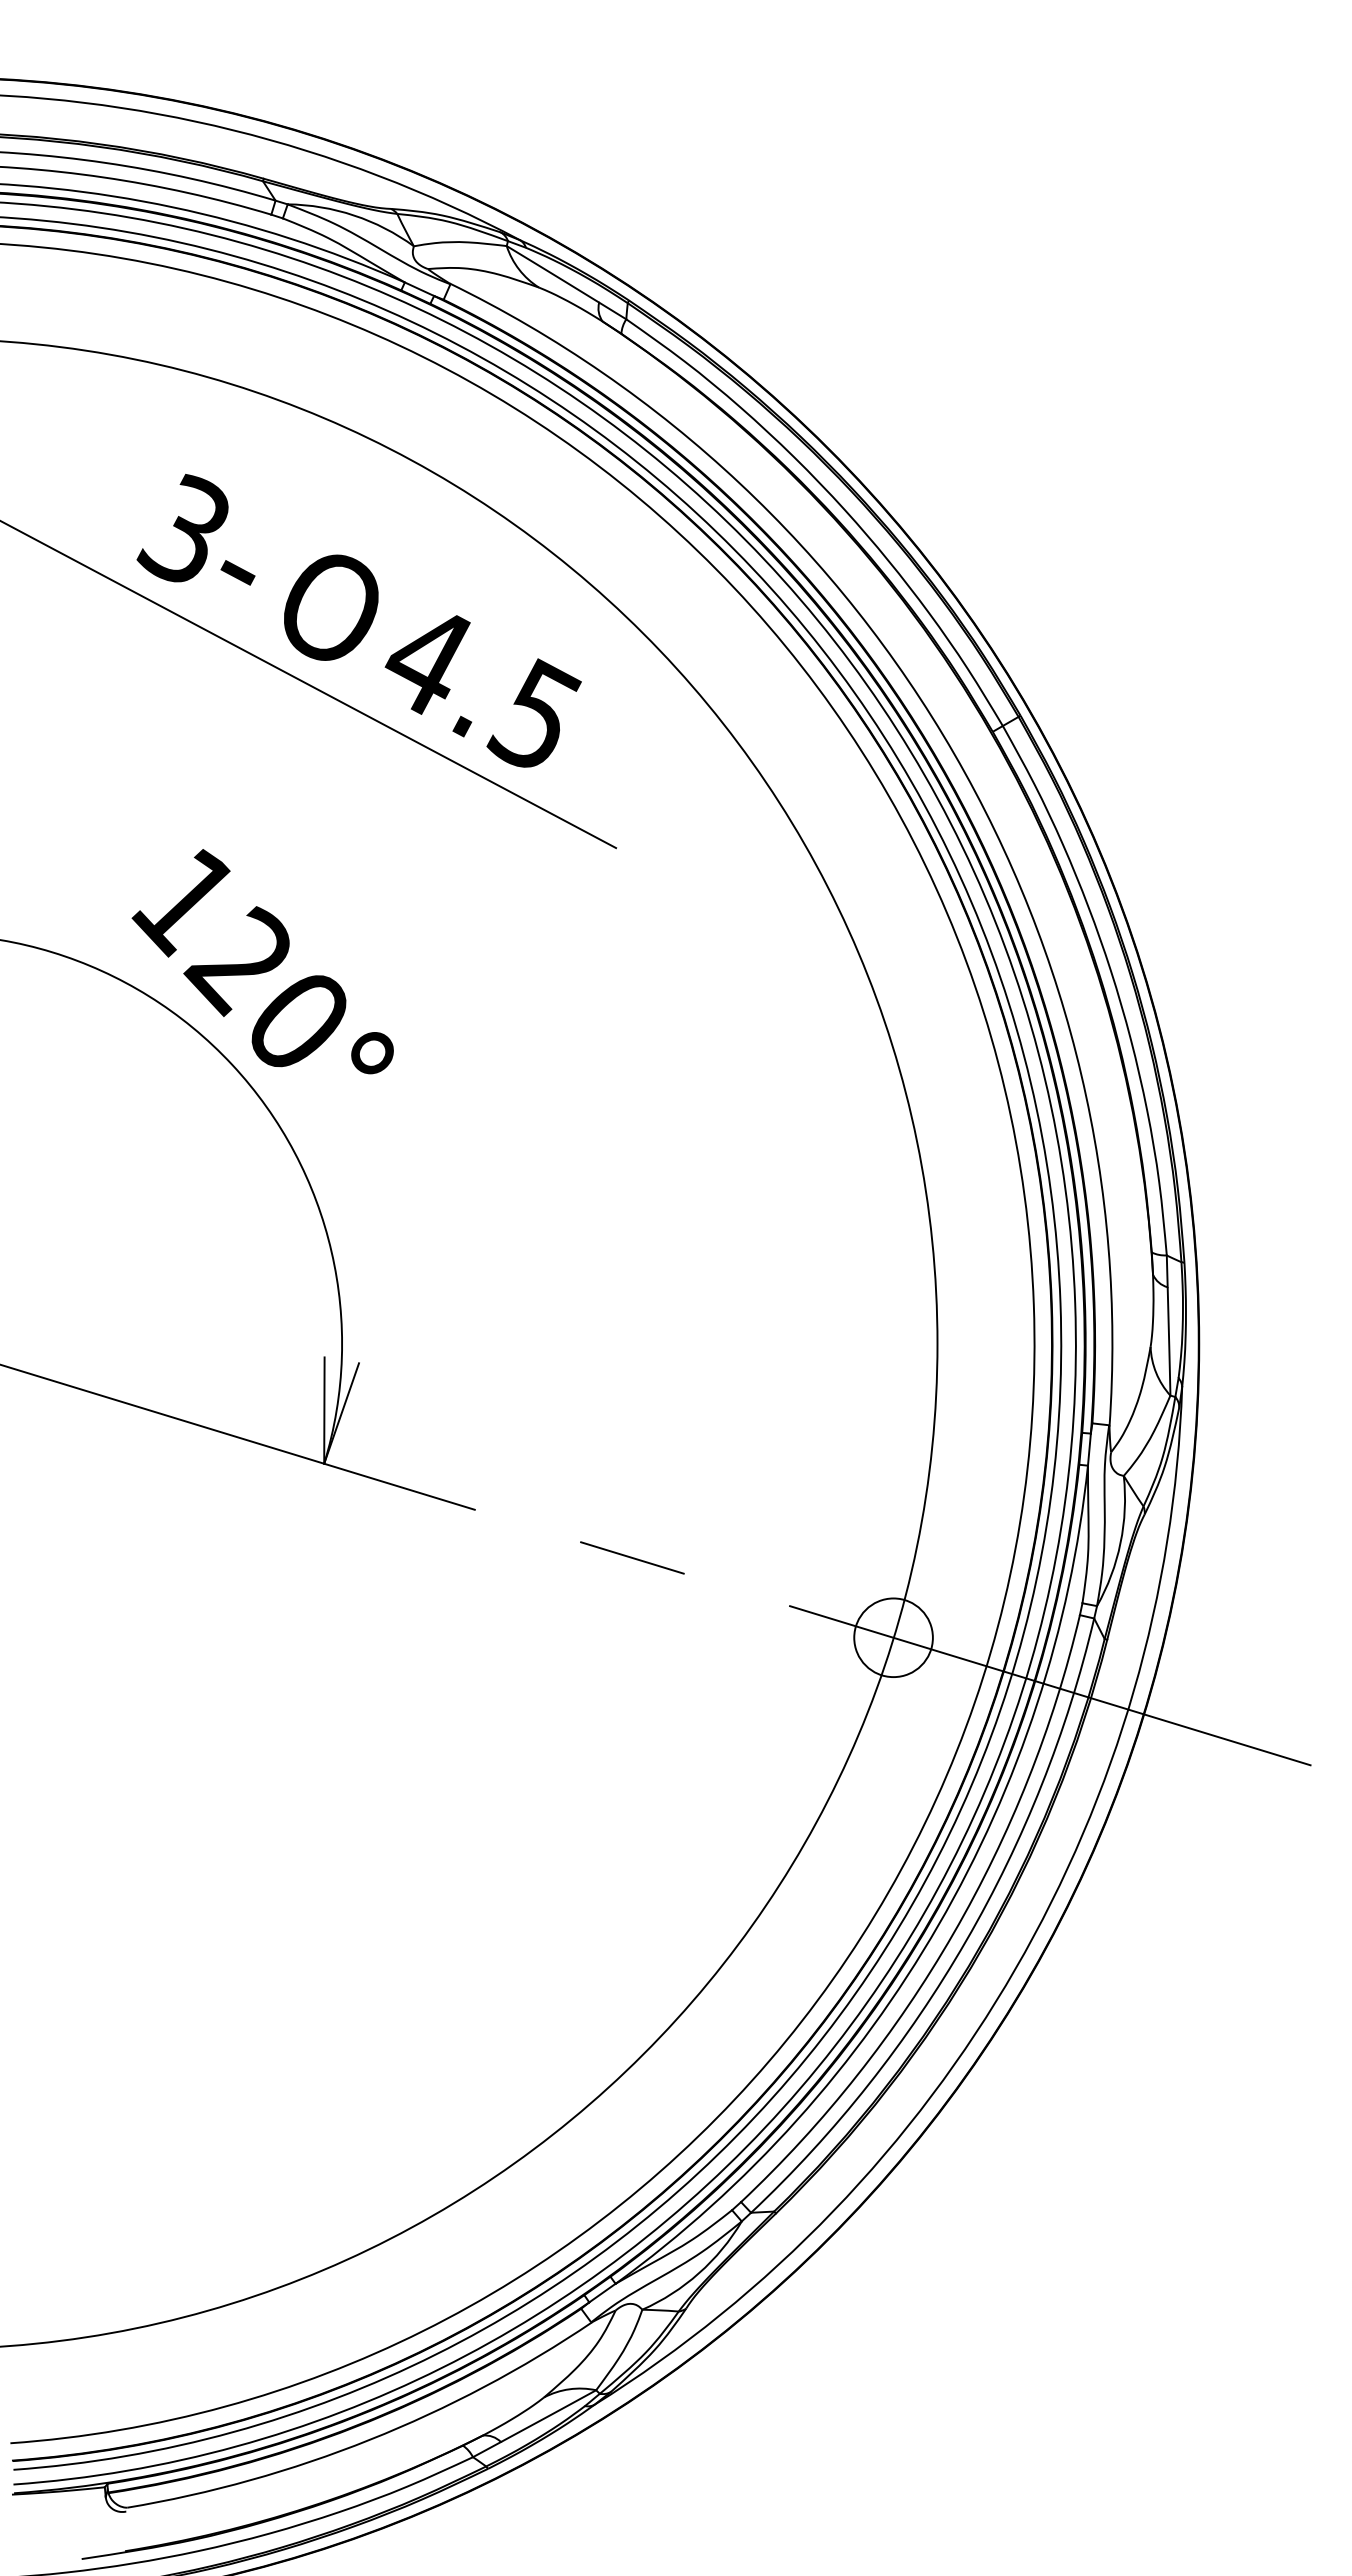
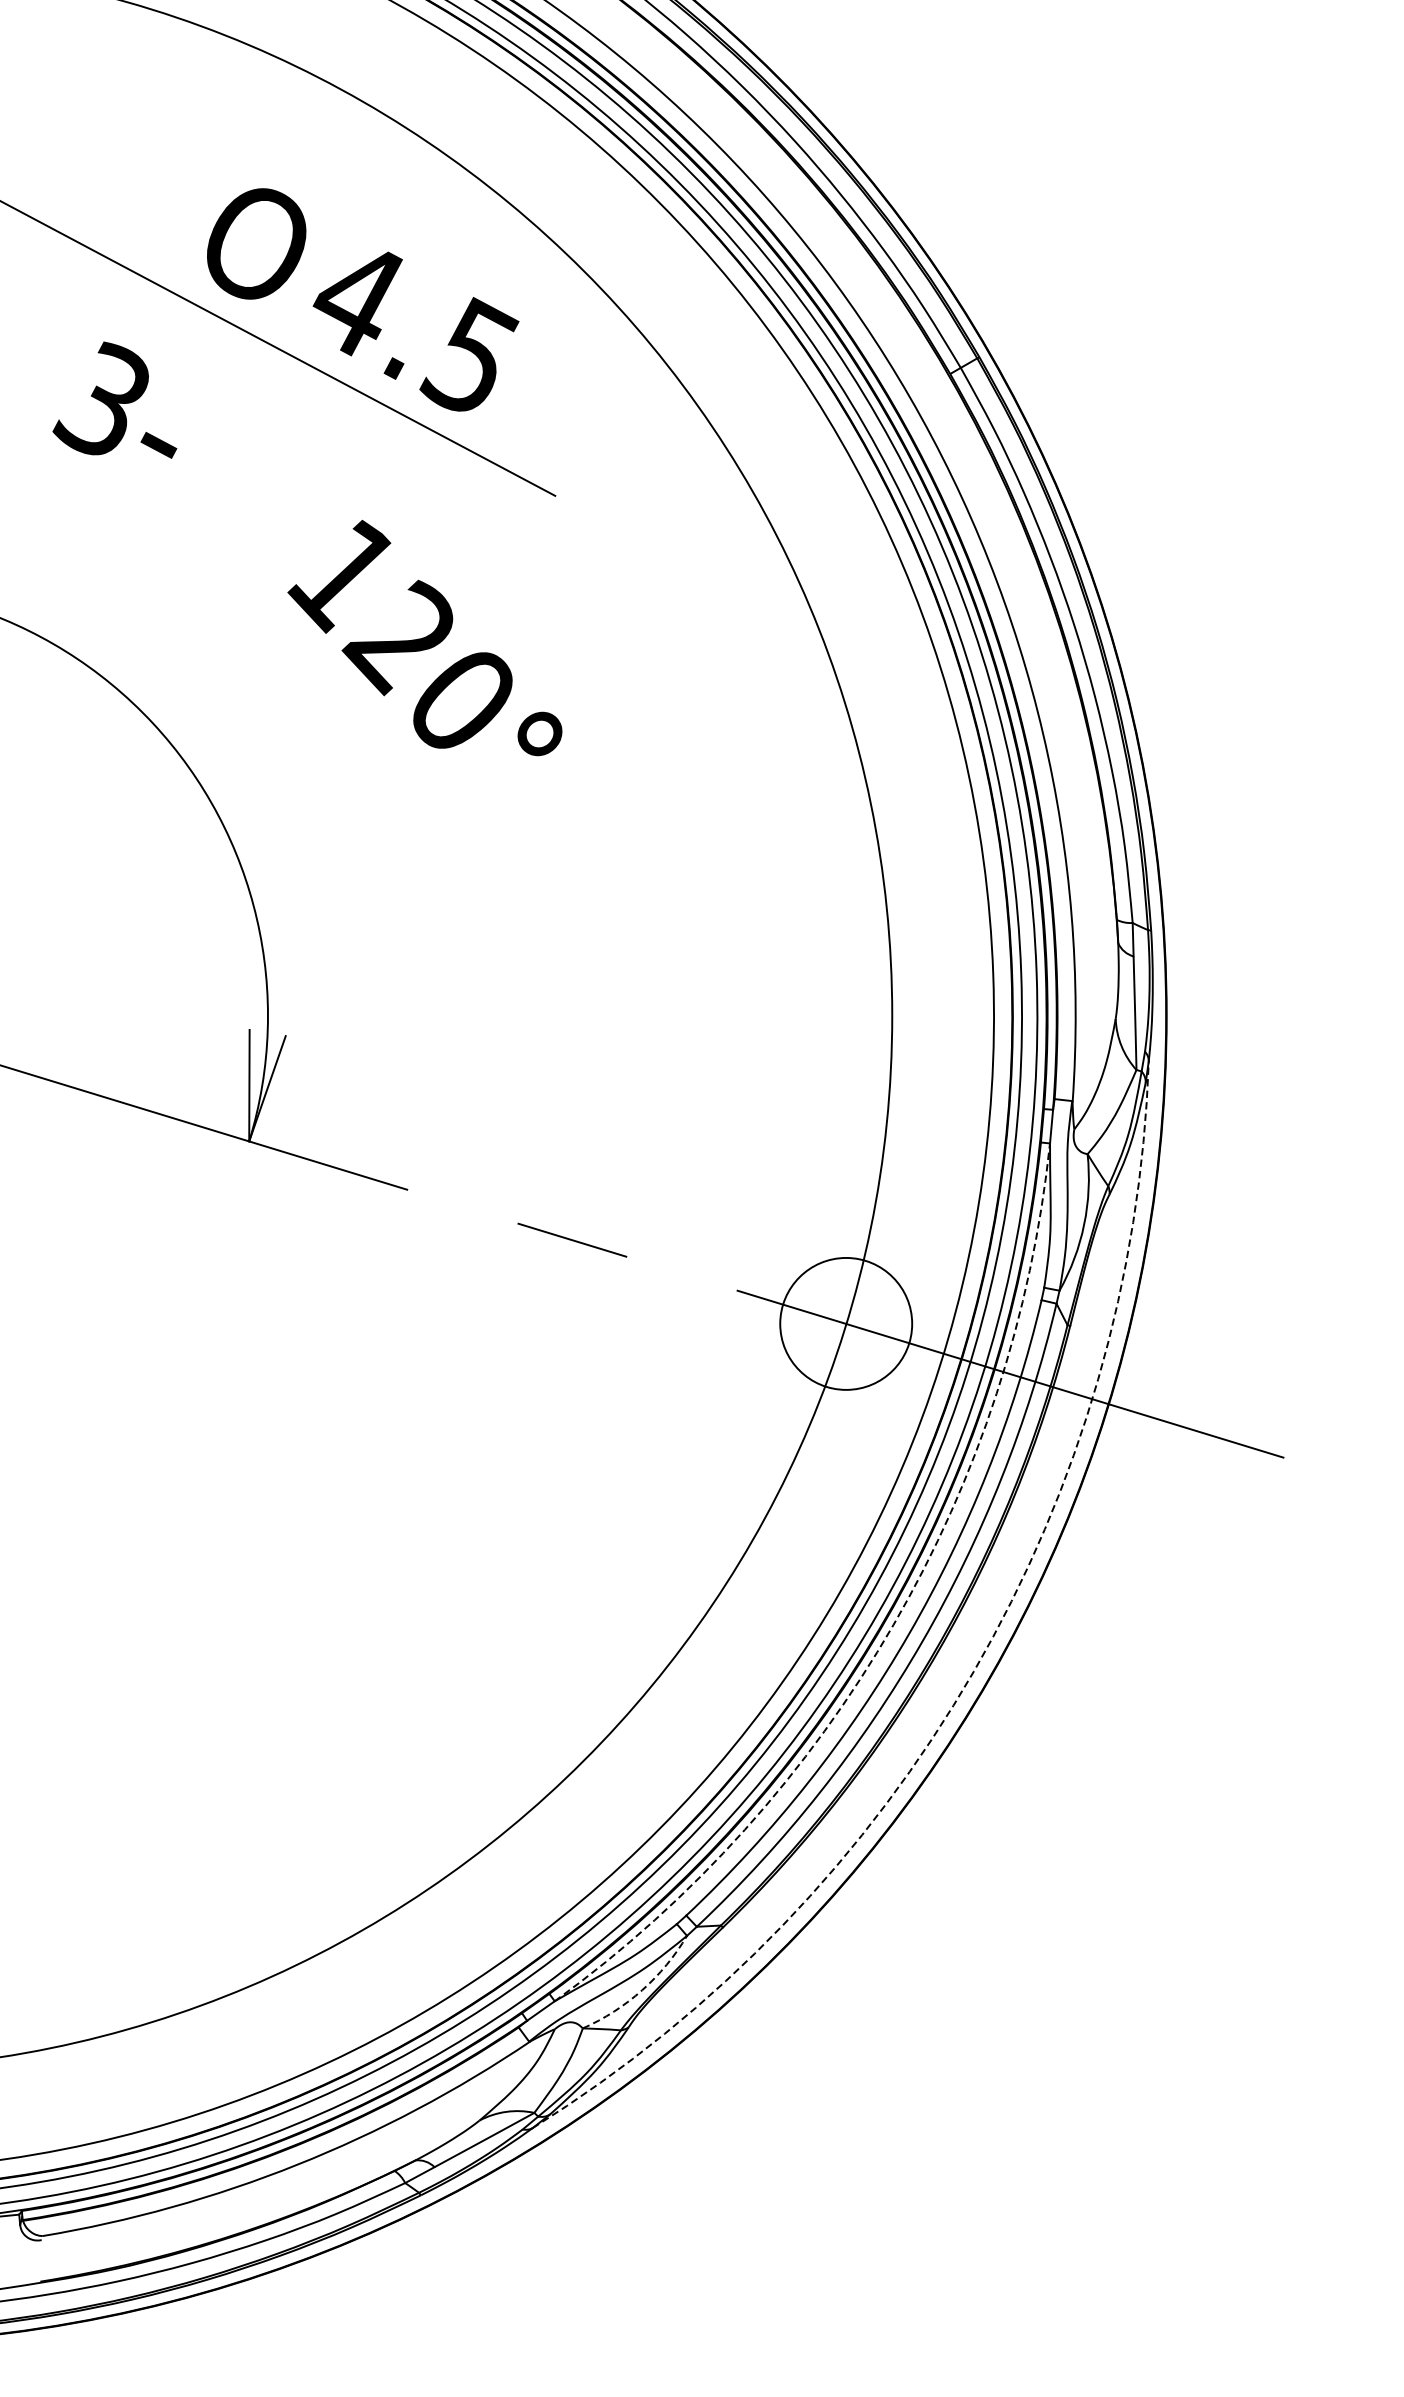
text: (195, 529) -> (114, 399), moved
text: (262, 961) -> (424, 637), moved
circle: (893, 1637) -> (846, 1323), size x1.6
arc: (938, 1924) -> (893, 1624), solid -> dashed
arc: (1015, 1969) -> (974, 1671), solid -> dashed
arc: (698, 2273) -> (641, 1990), solid -> dashed

